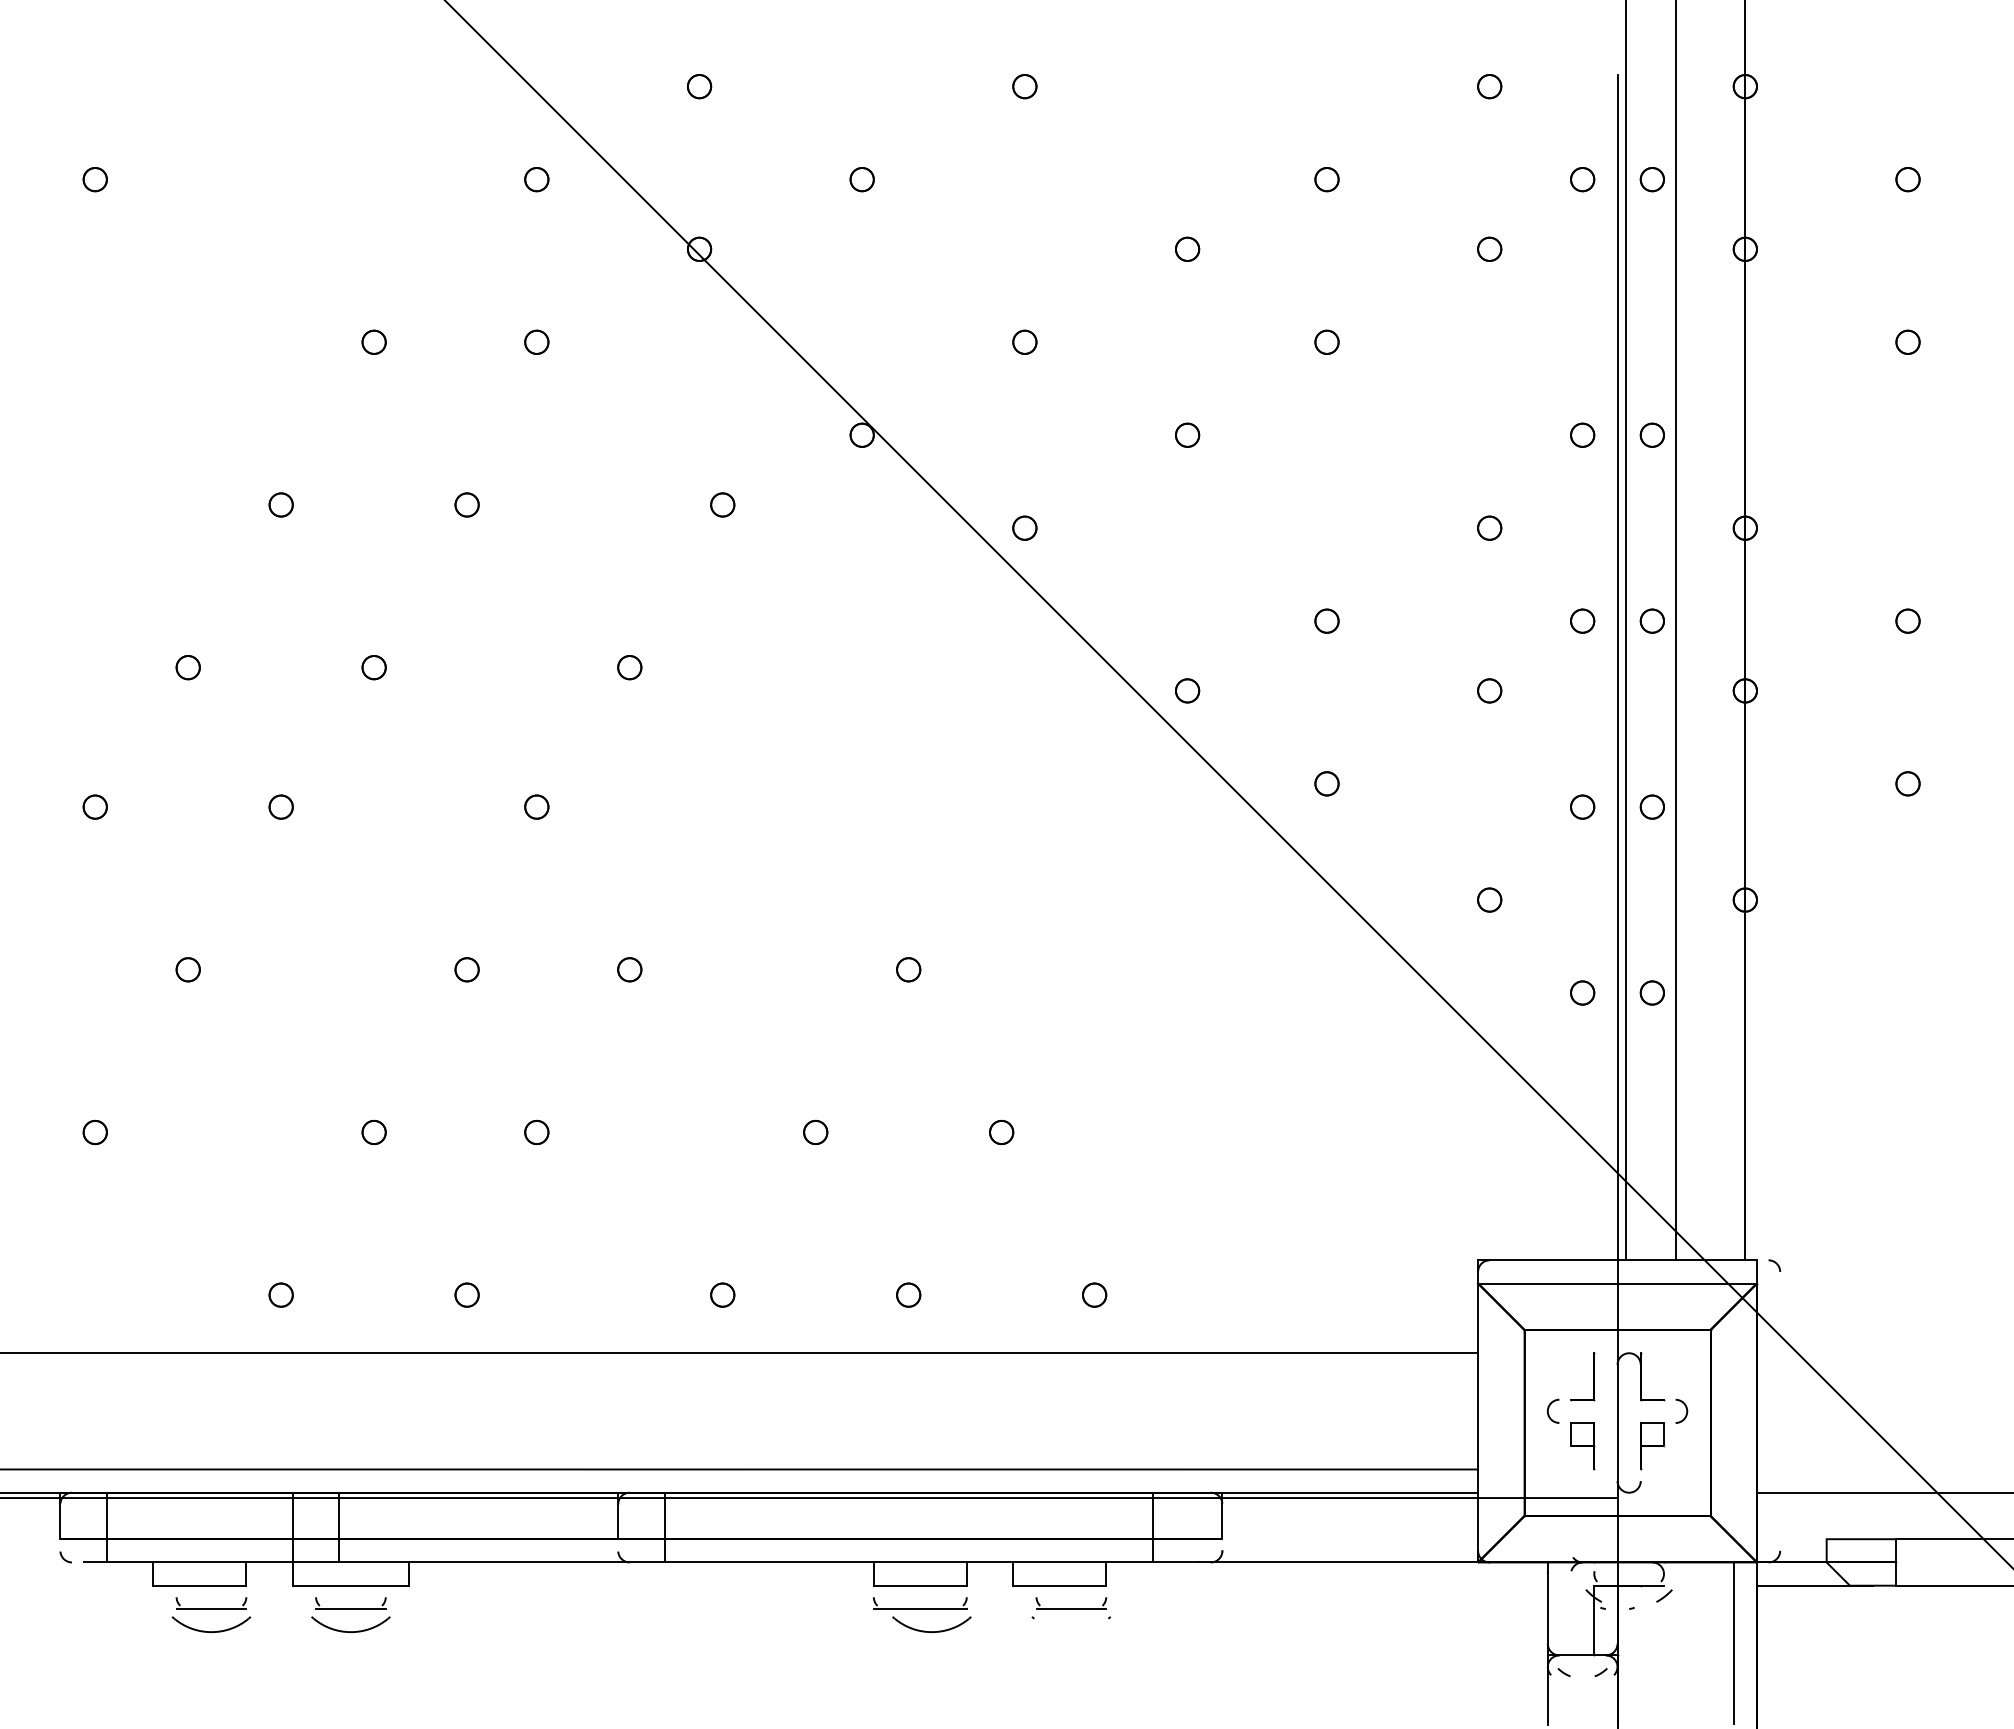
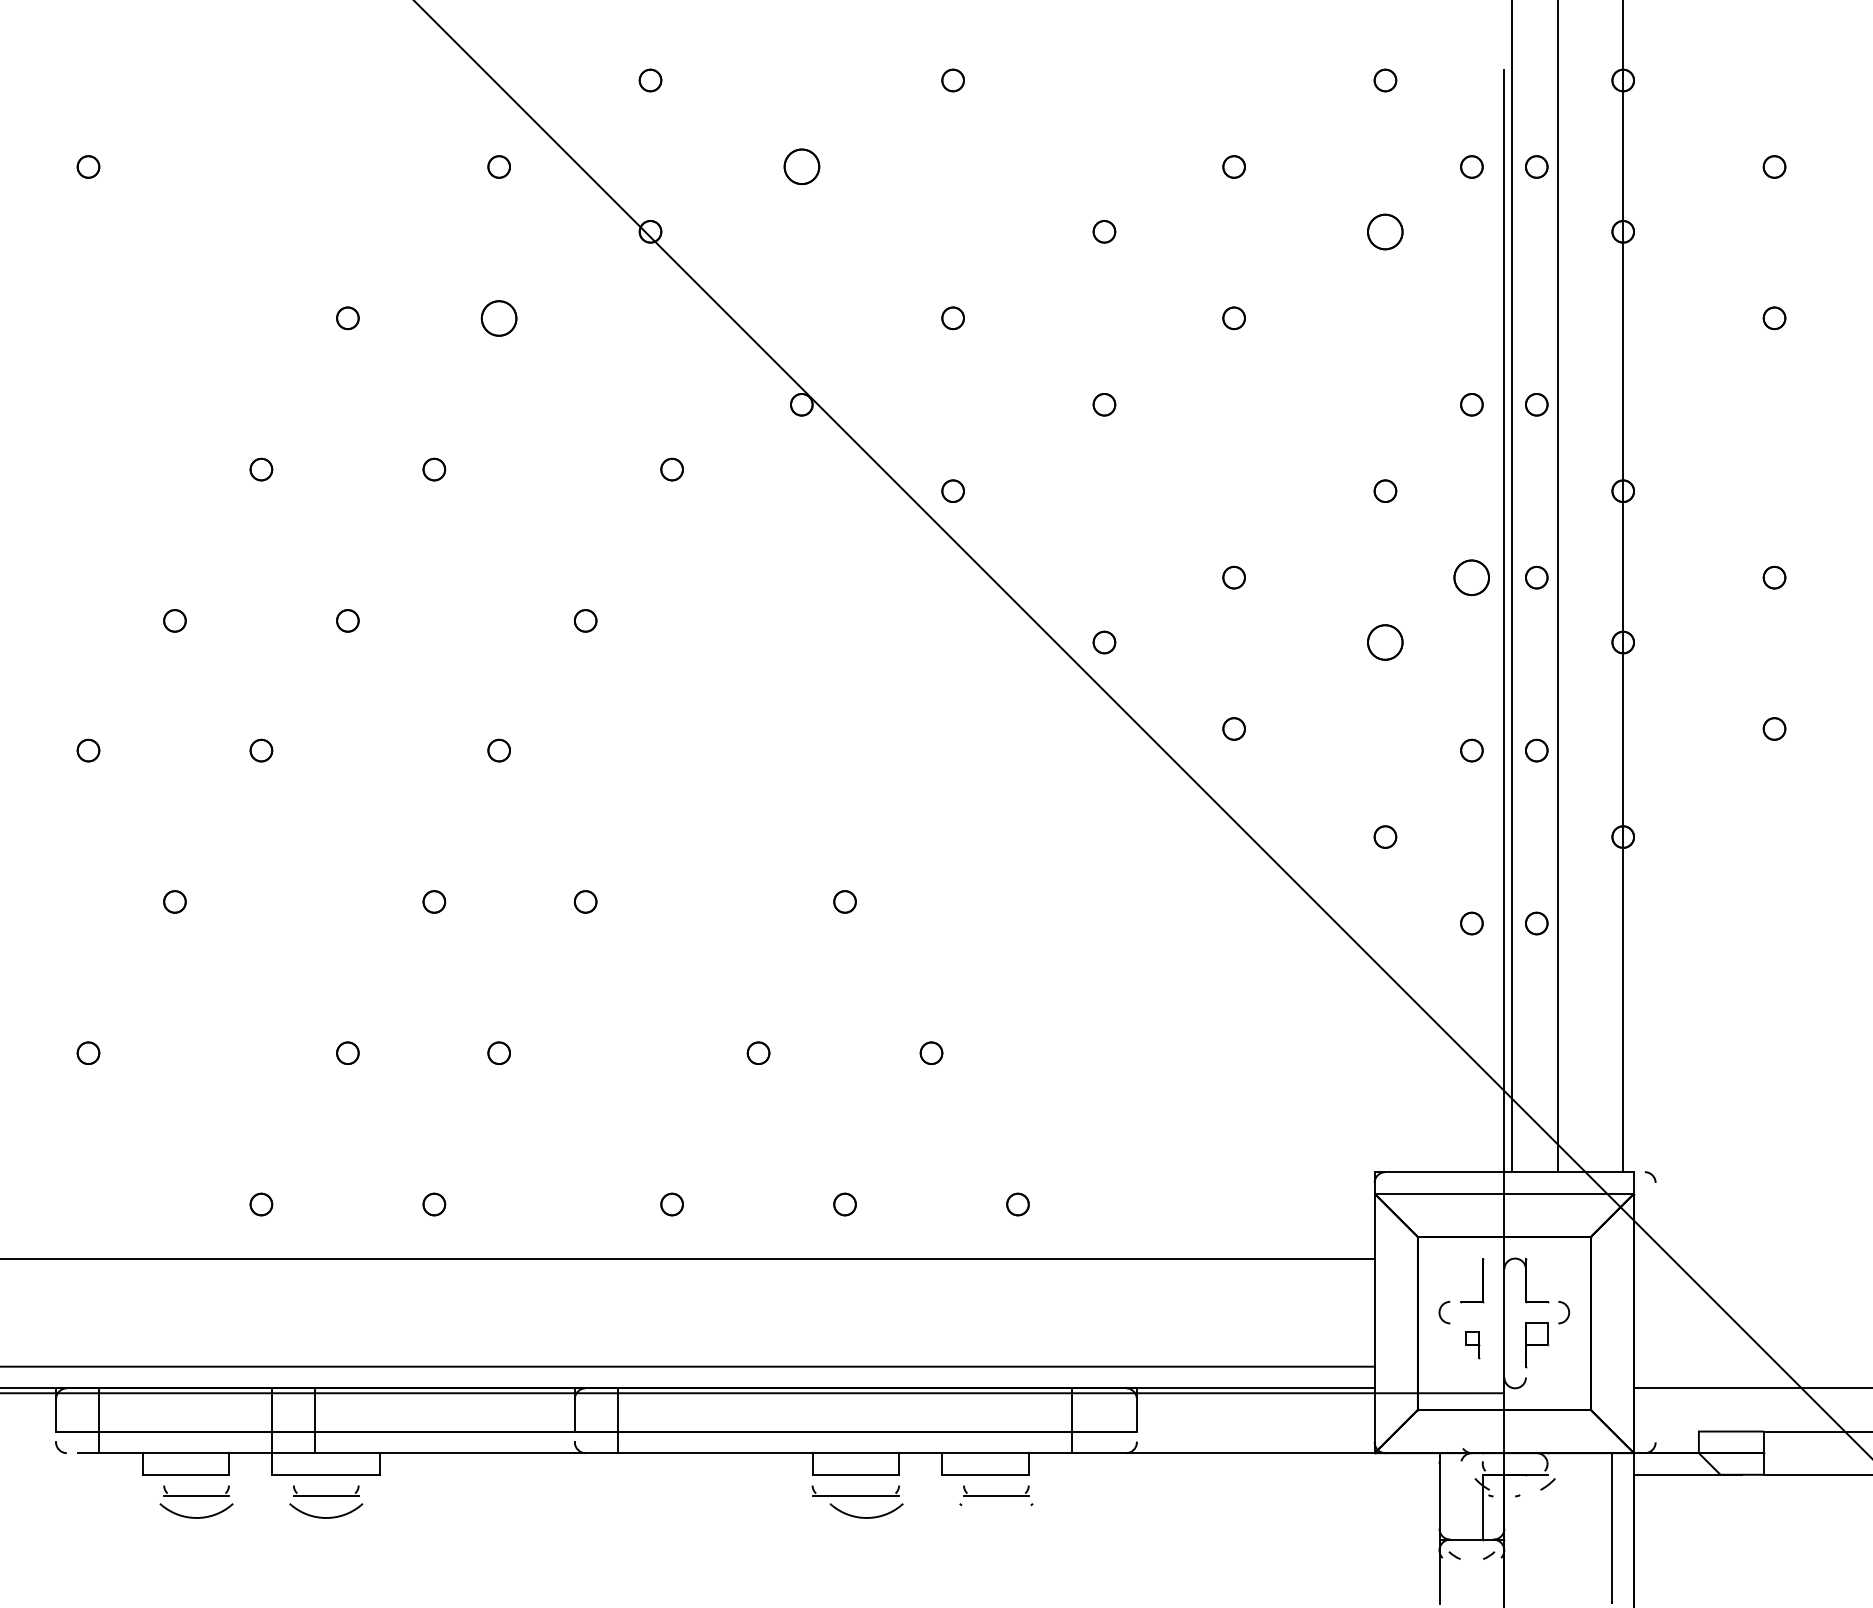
part: (861, 179) -> (801, 166), size x1.6
part: (1489, 248) -> (1385, 231), size x1.6
part: (536, 341) -> (498, 317), size x1.6
part: (1582, 620) -> (1471, 577), size x1.6
part: (1489, 690) -> (1385, 642), size x1.6
part: (1582, 1446) -> (1471, 1345), size x0.6

